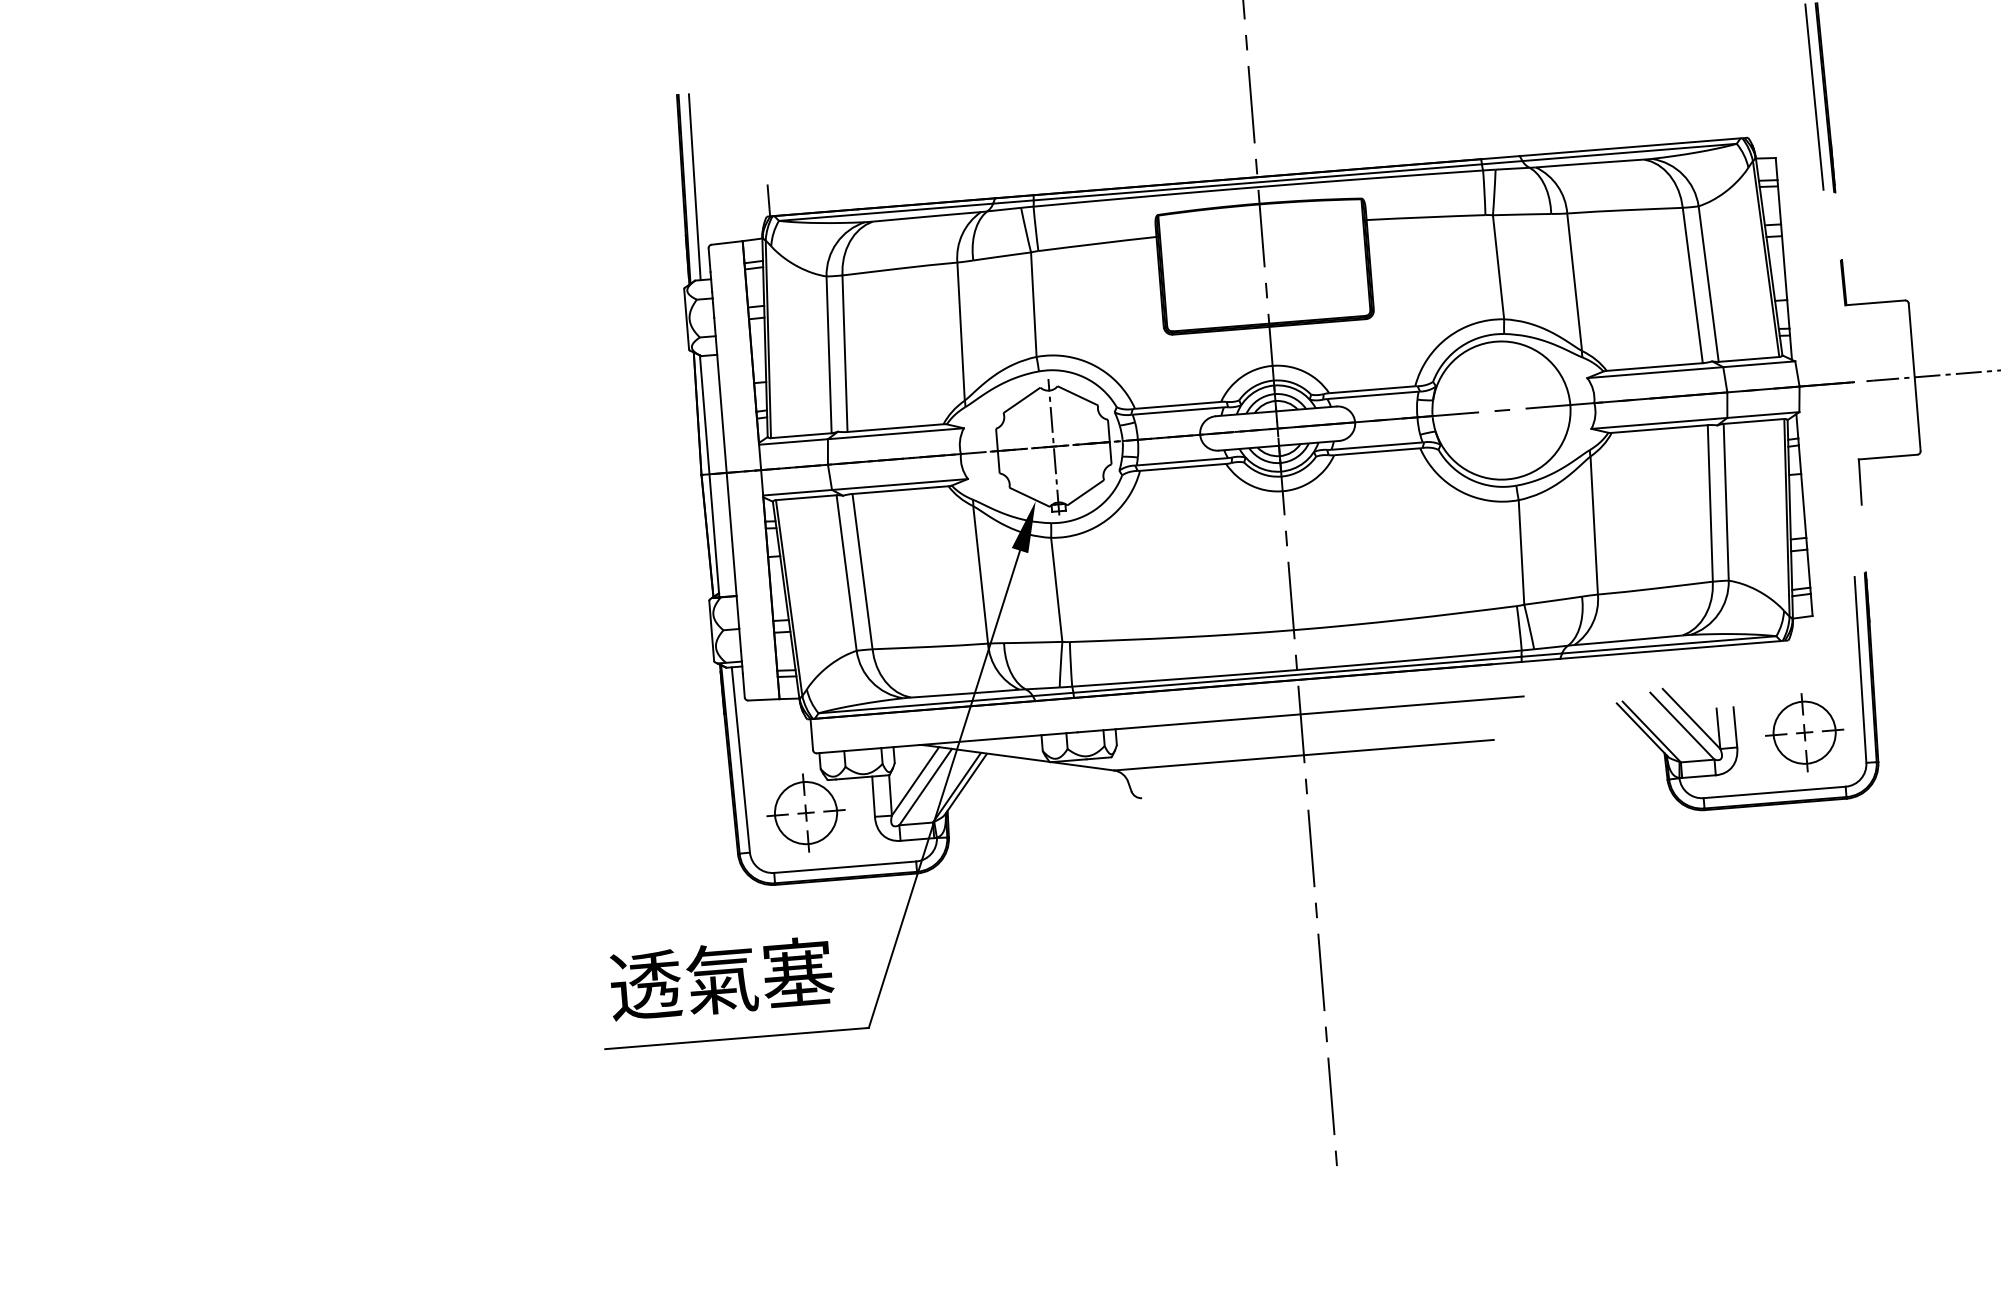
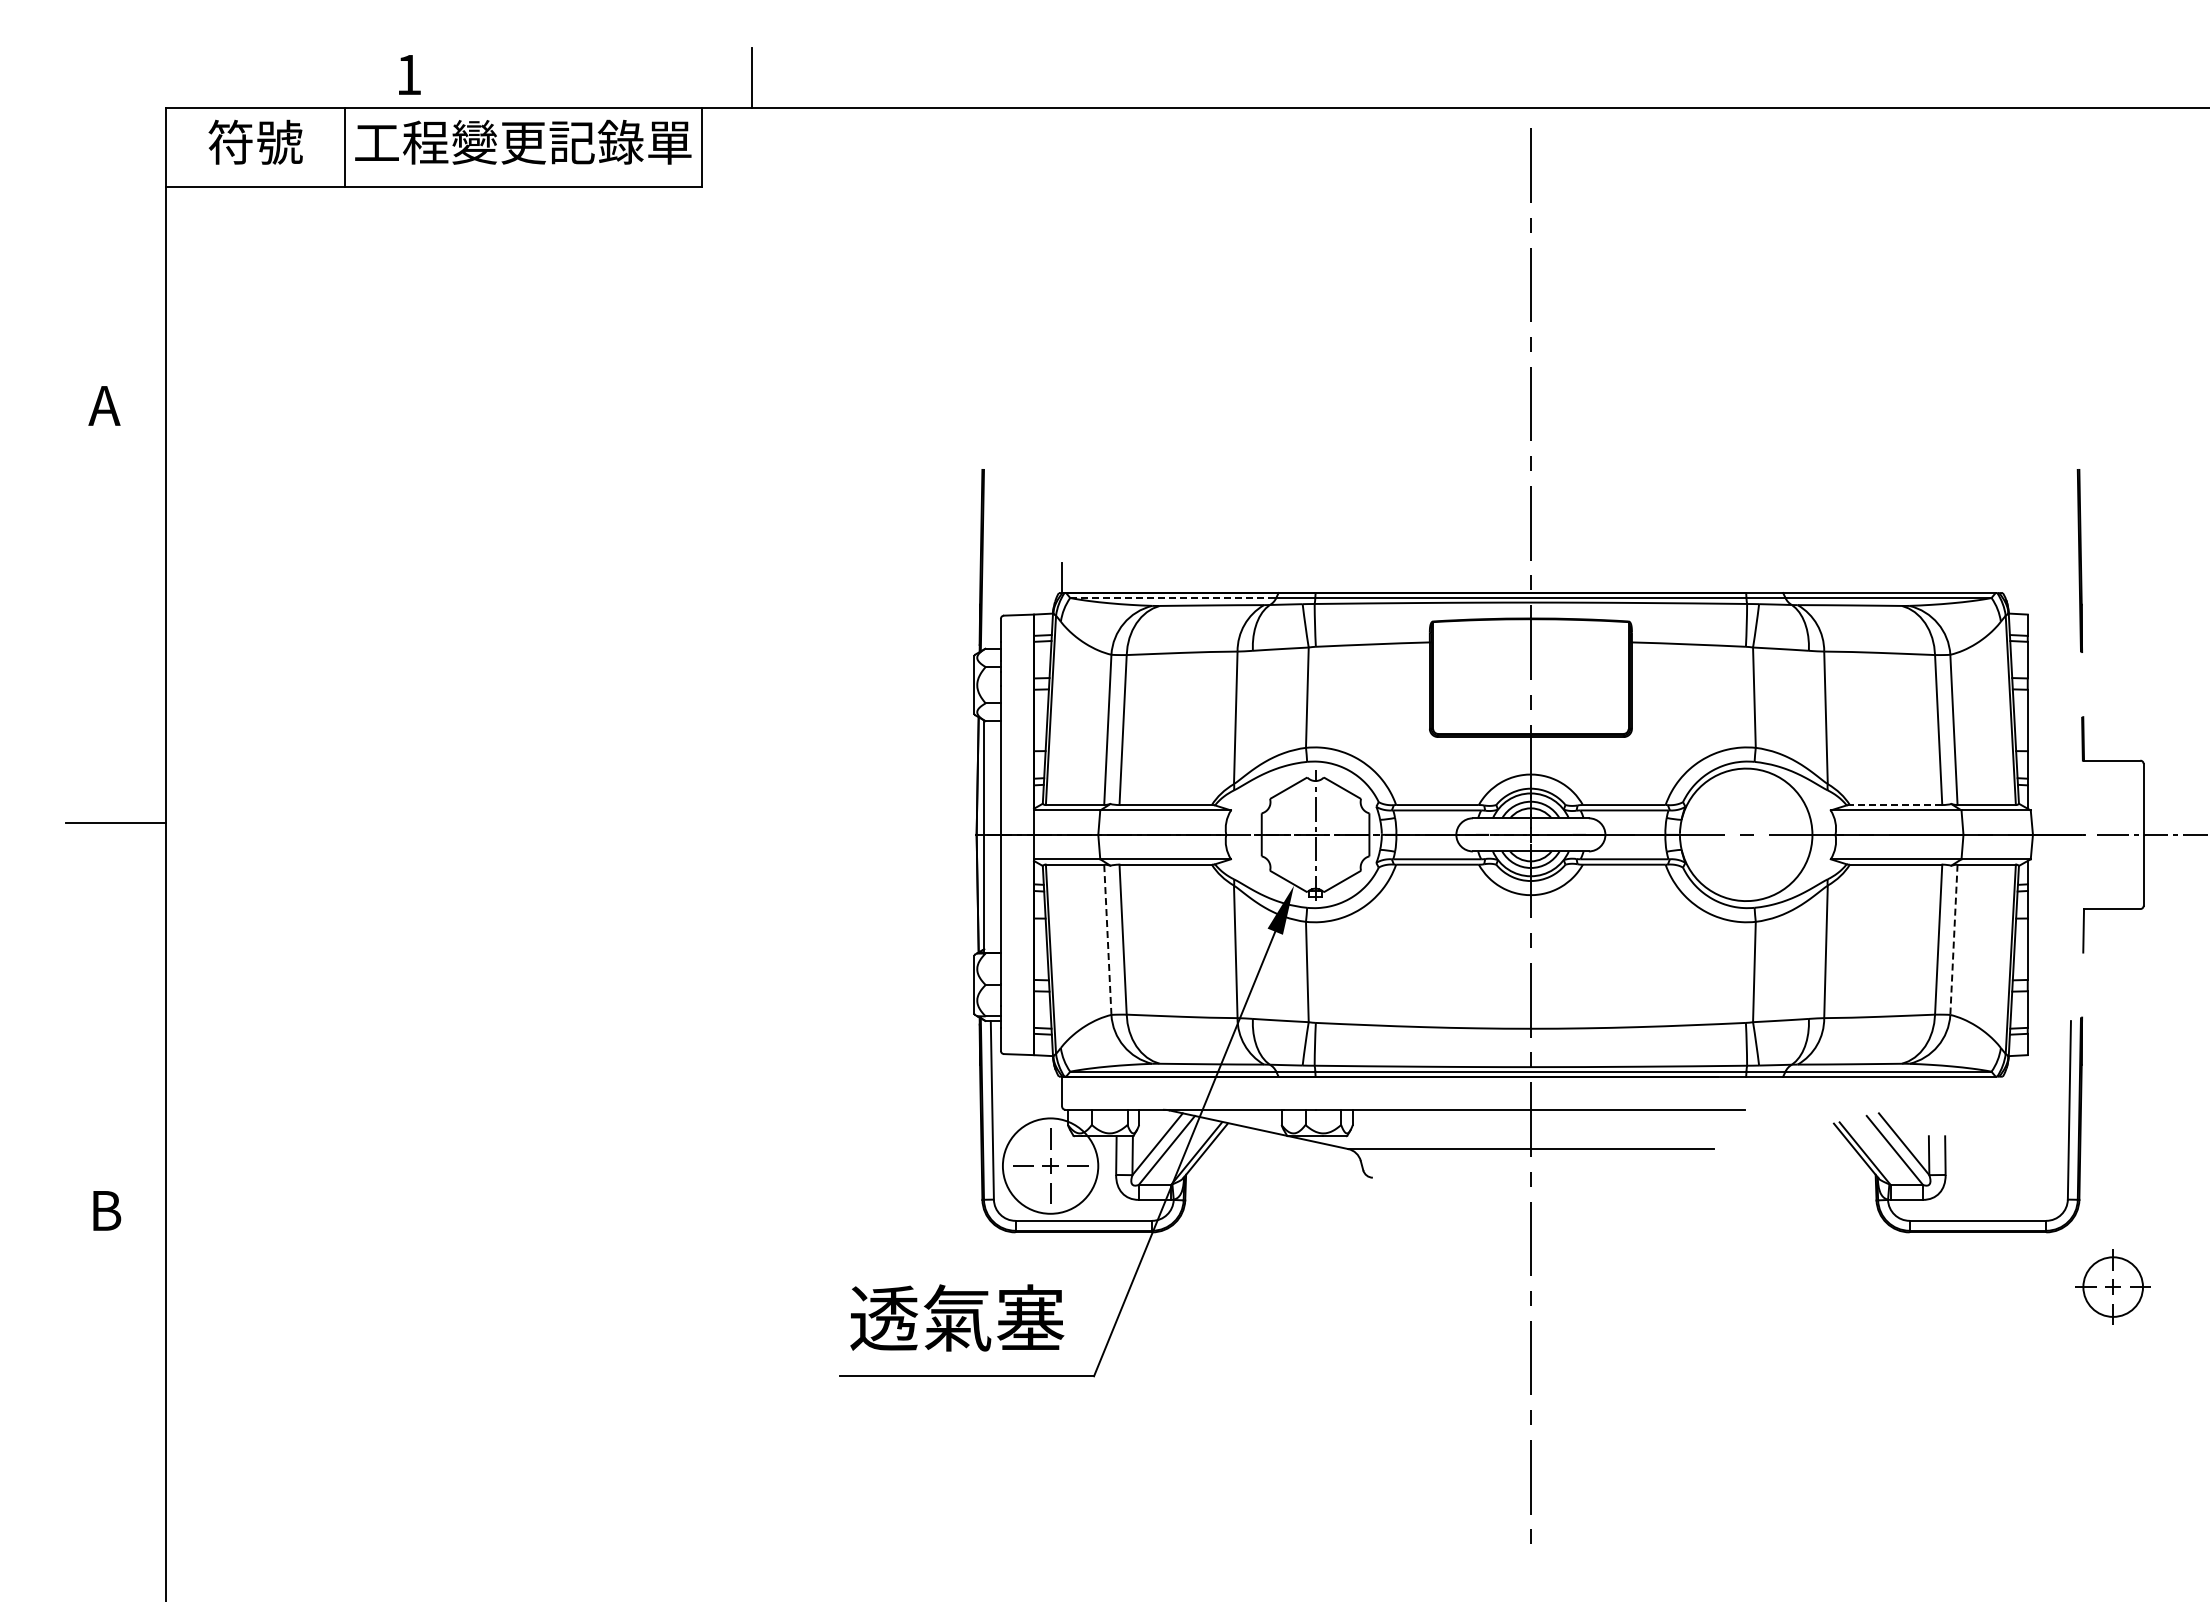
line: (1813, 97) -> (2068, 559), removed
line: (693, 187) -> (991, 559), removed
line: (886, 212) -> (1173, 598), solid -> dashed
line: (1654, 367) -> (1895, 805), solid -> dashed
line: (1725, 503) -> (1953, 940), solid -> dashed
line: (846, 572) -> (1107, 939), solid -> dashed
part: (1803, 732) -> (2112, 1286), moved
circle: (805, 812) -> (1050, 1165), size x1.6

